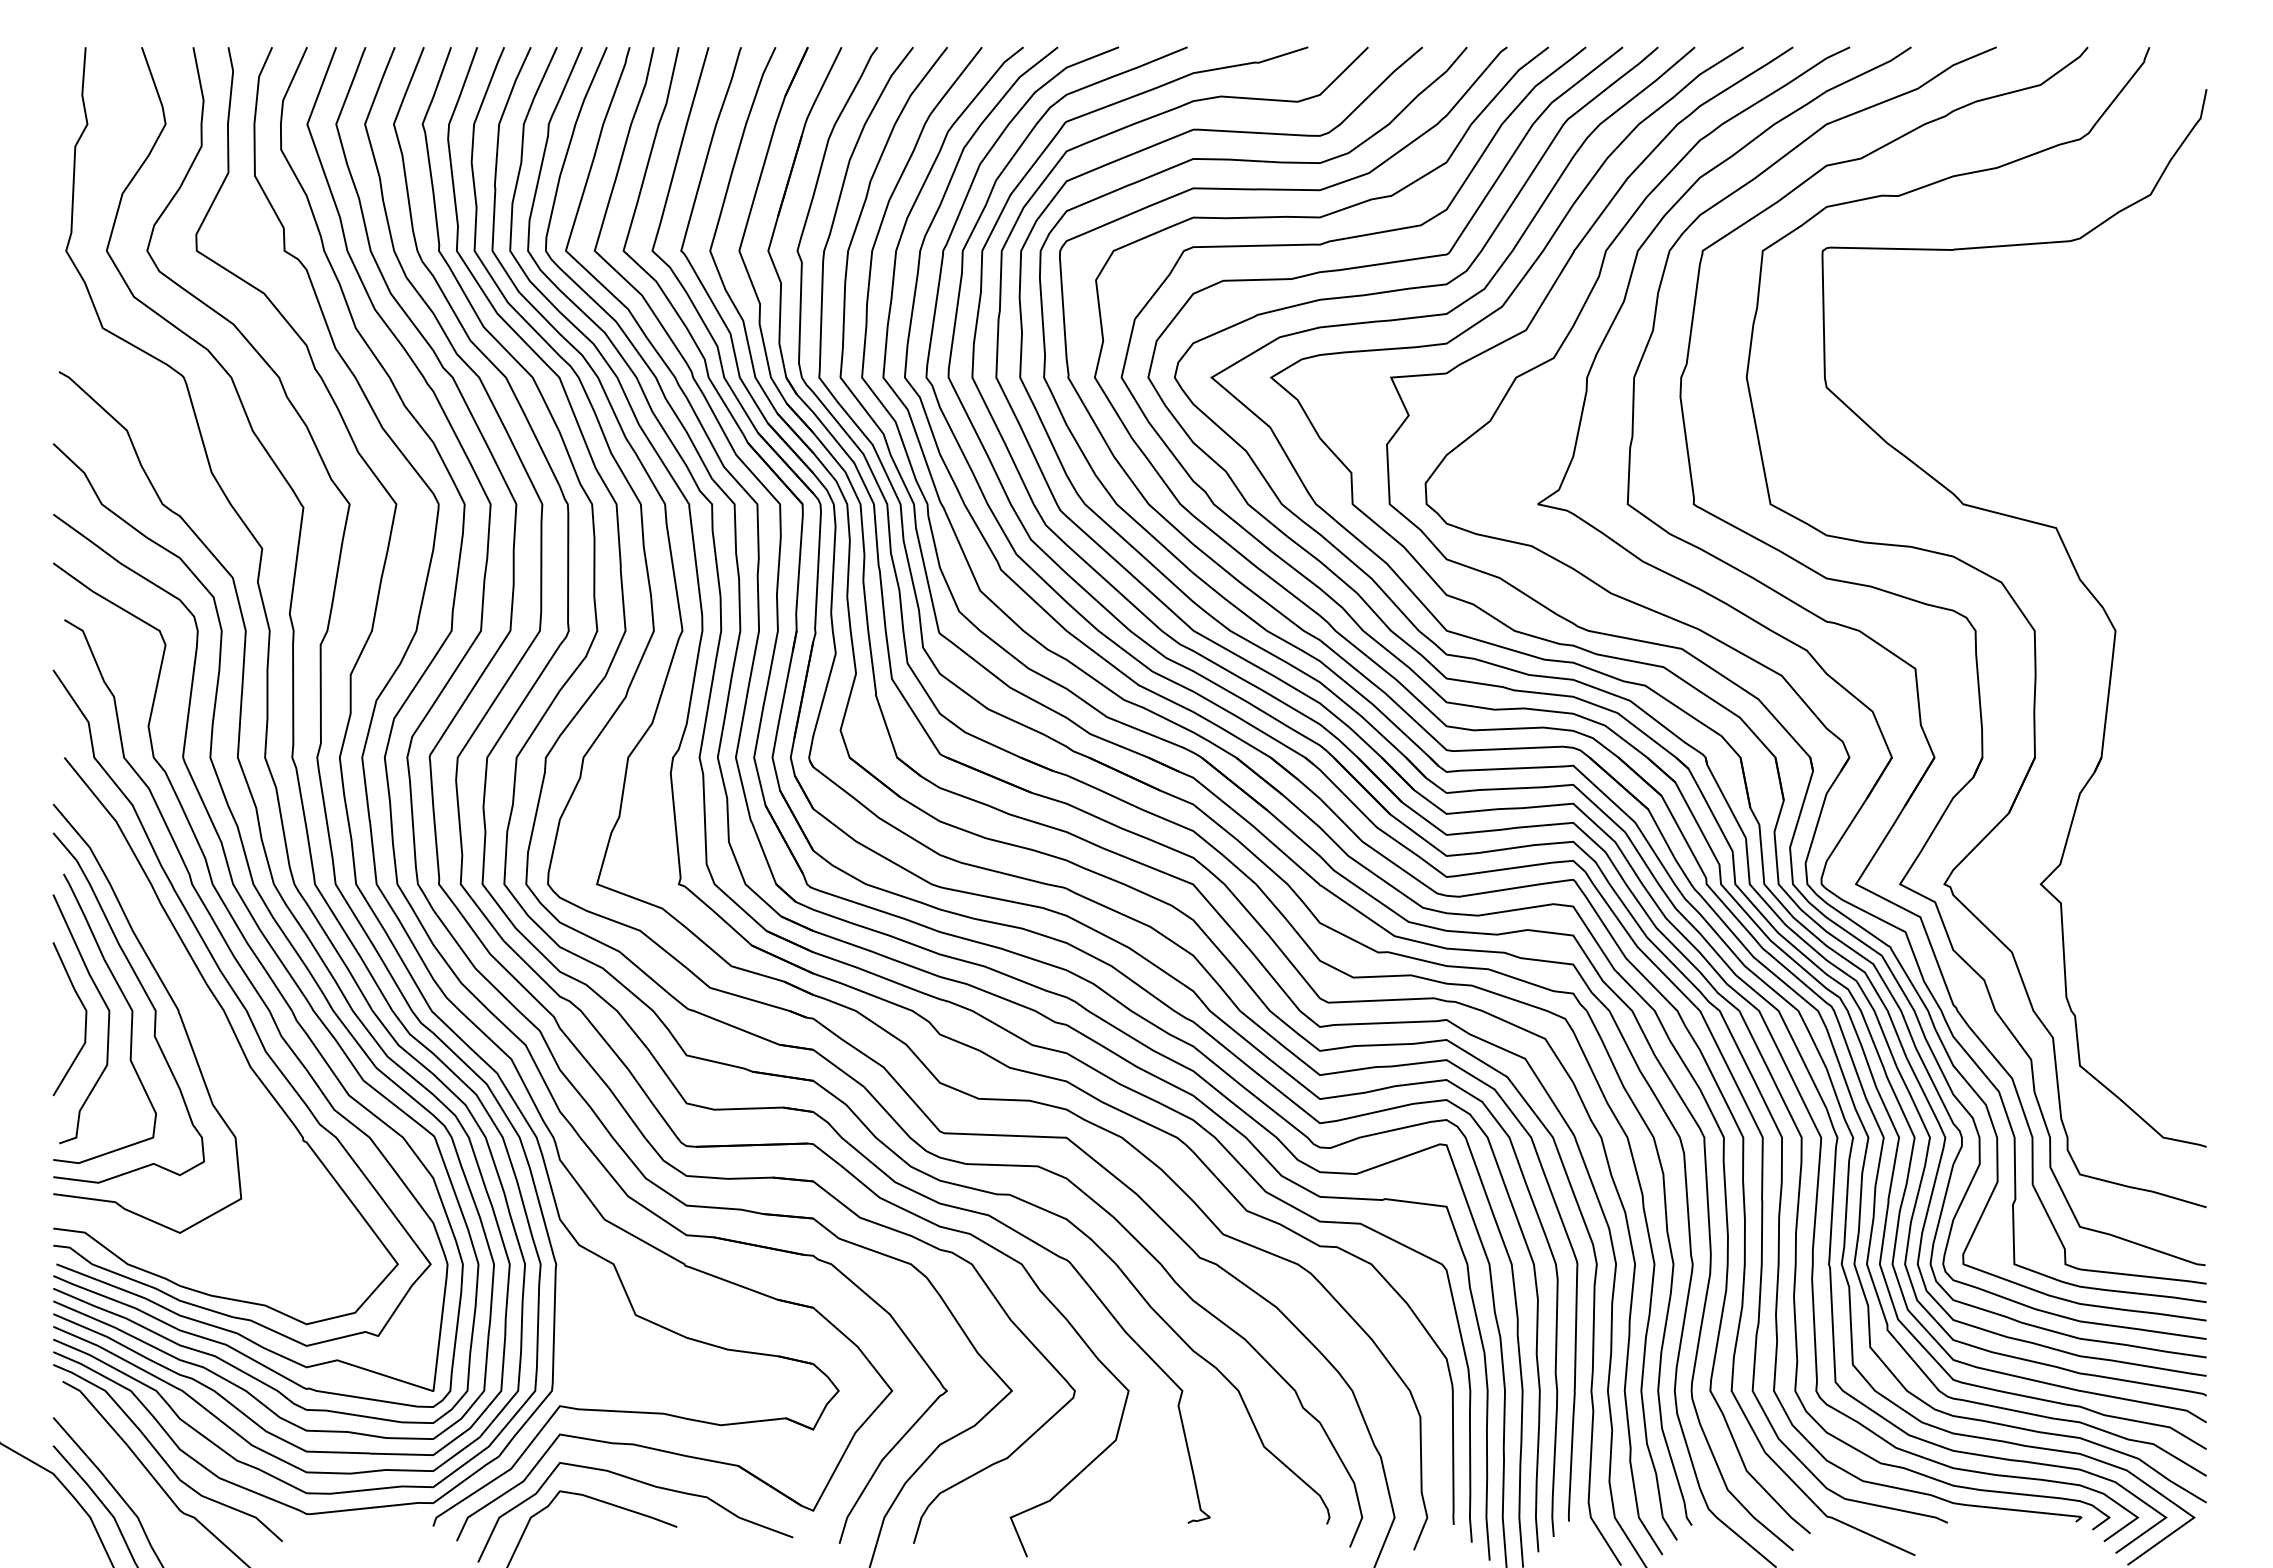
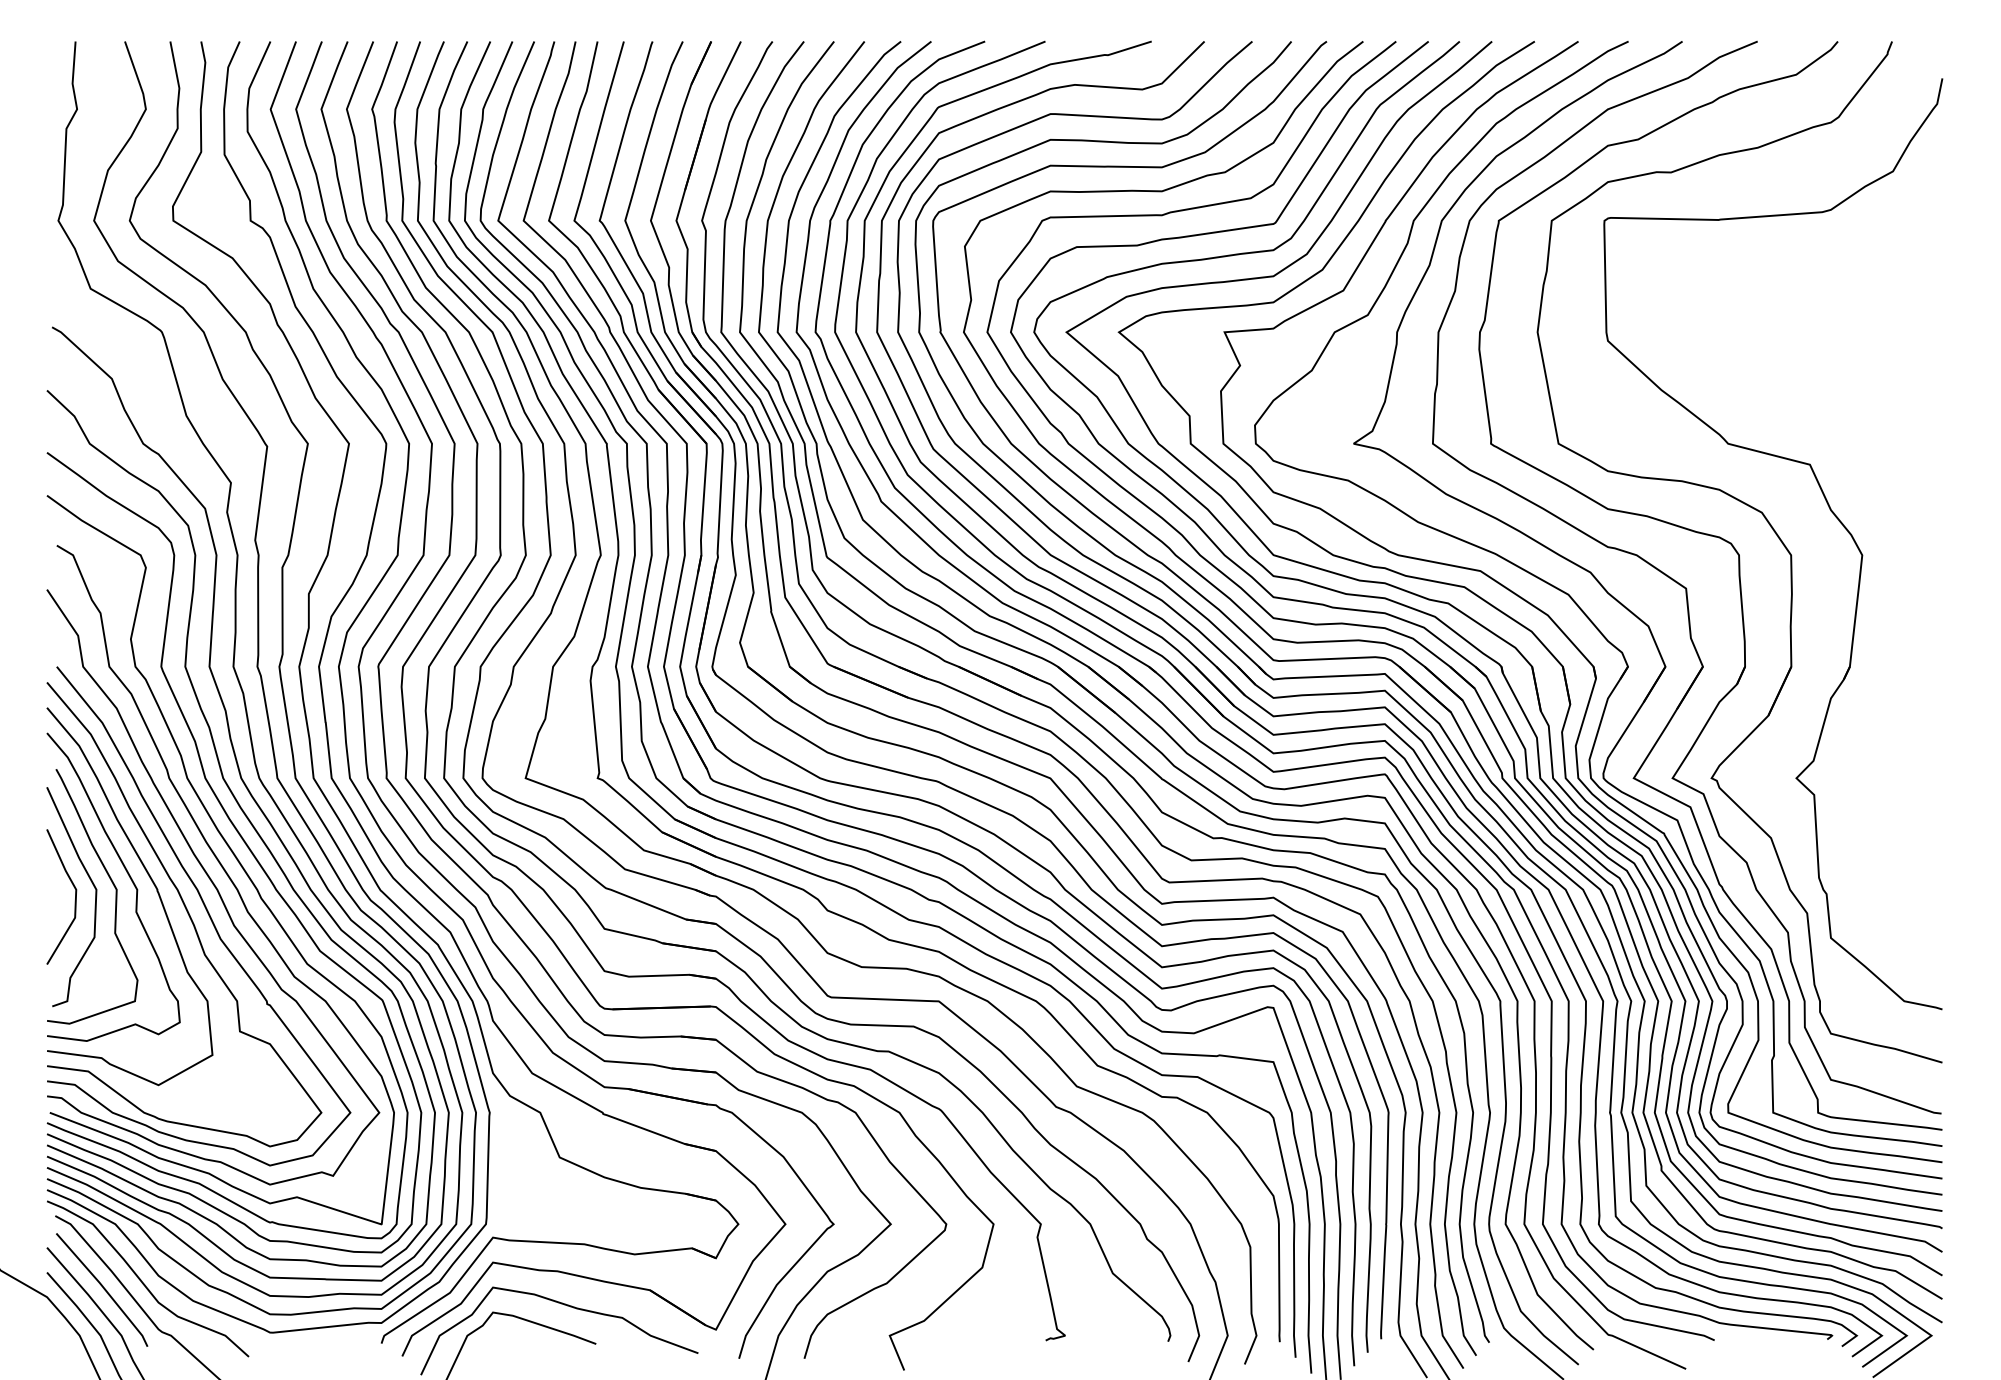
curve: (212, 1037) -> (187, 913), added
line: (116, 1463) -> (102, 1288), added

